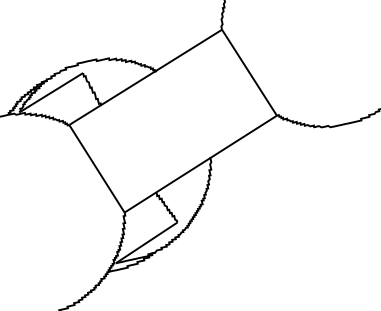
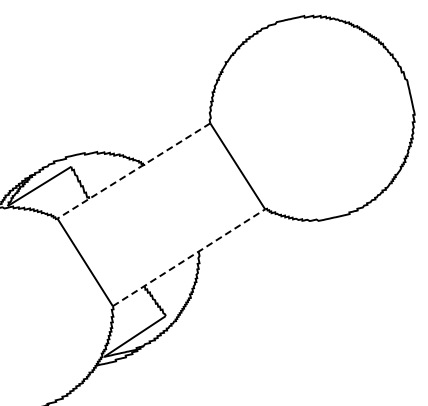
line: (145, 77) -> (133, 171), solid -> dashed
line: (201, 163) -> (189, 257), solid -> dashed

